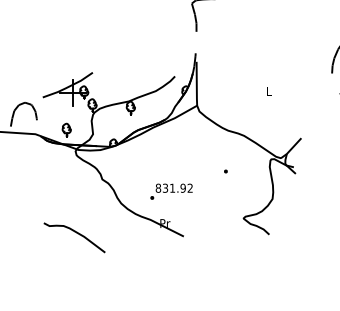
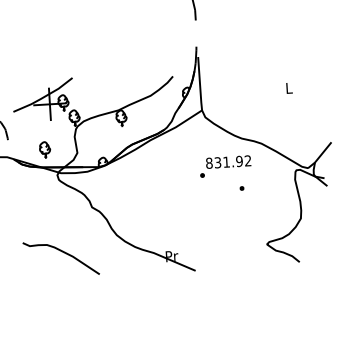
text: (171, 191) -> (225, 166), moved
curve: (76, 233) -> (63, 253), moved

